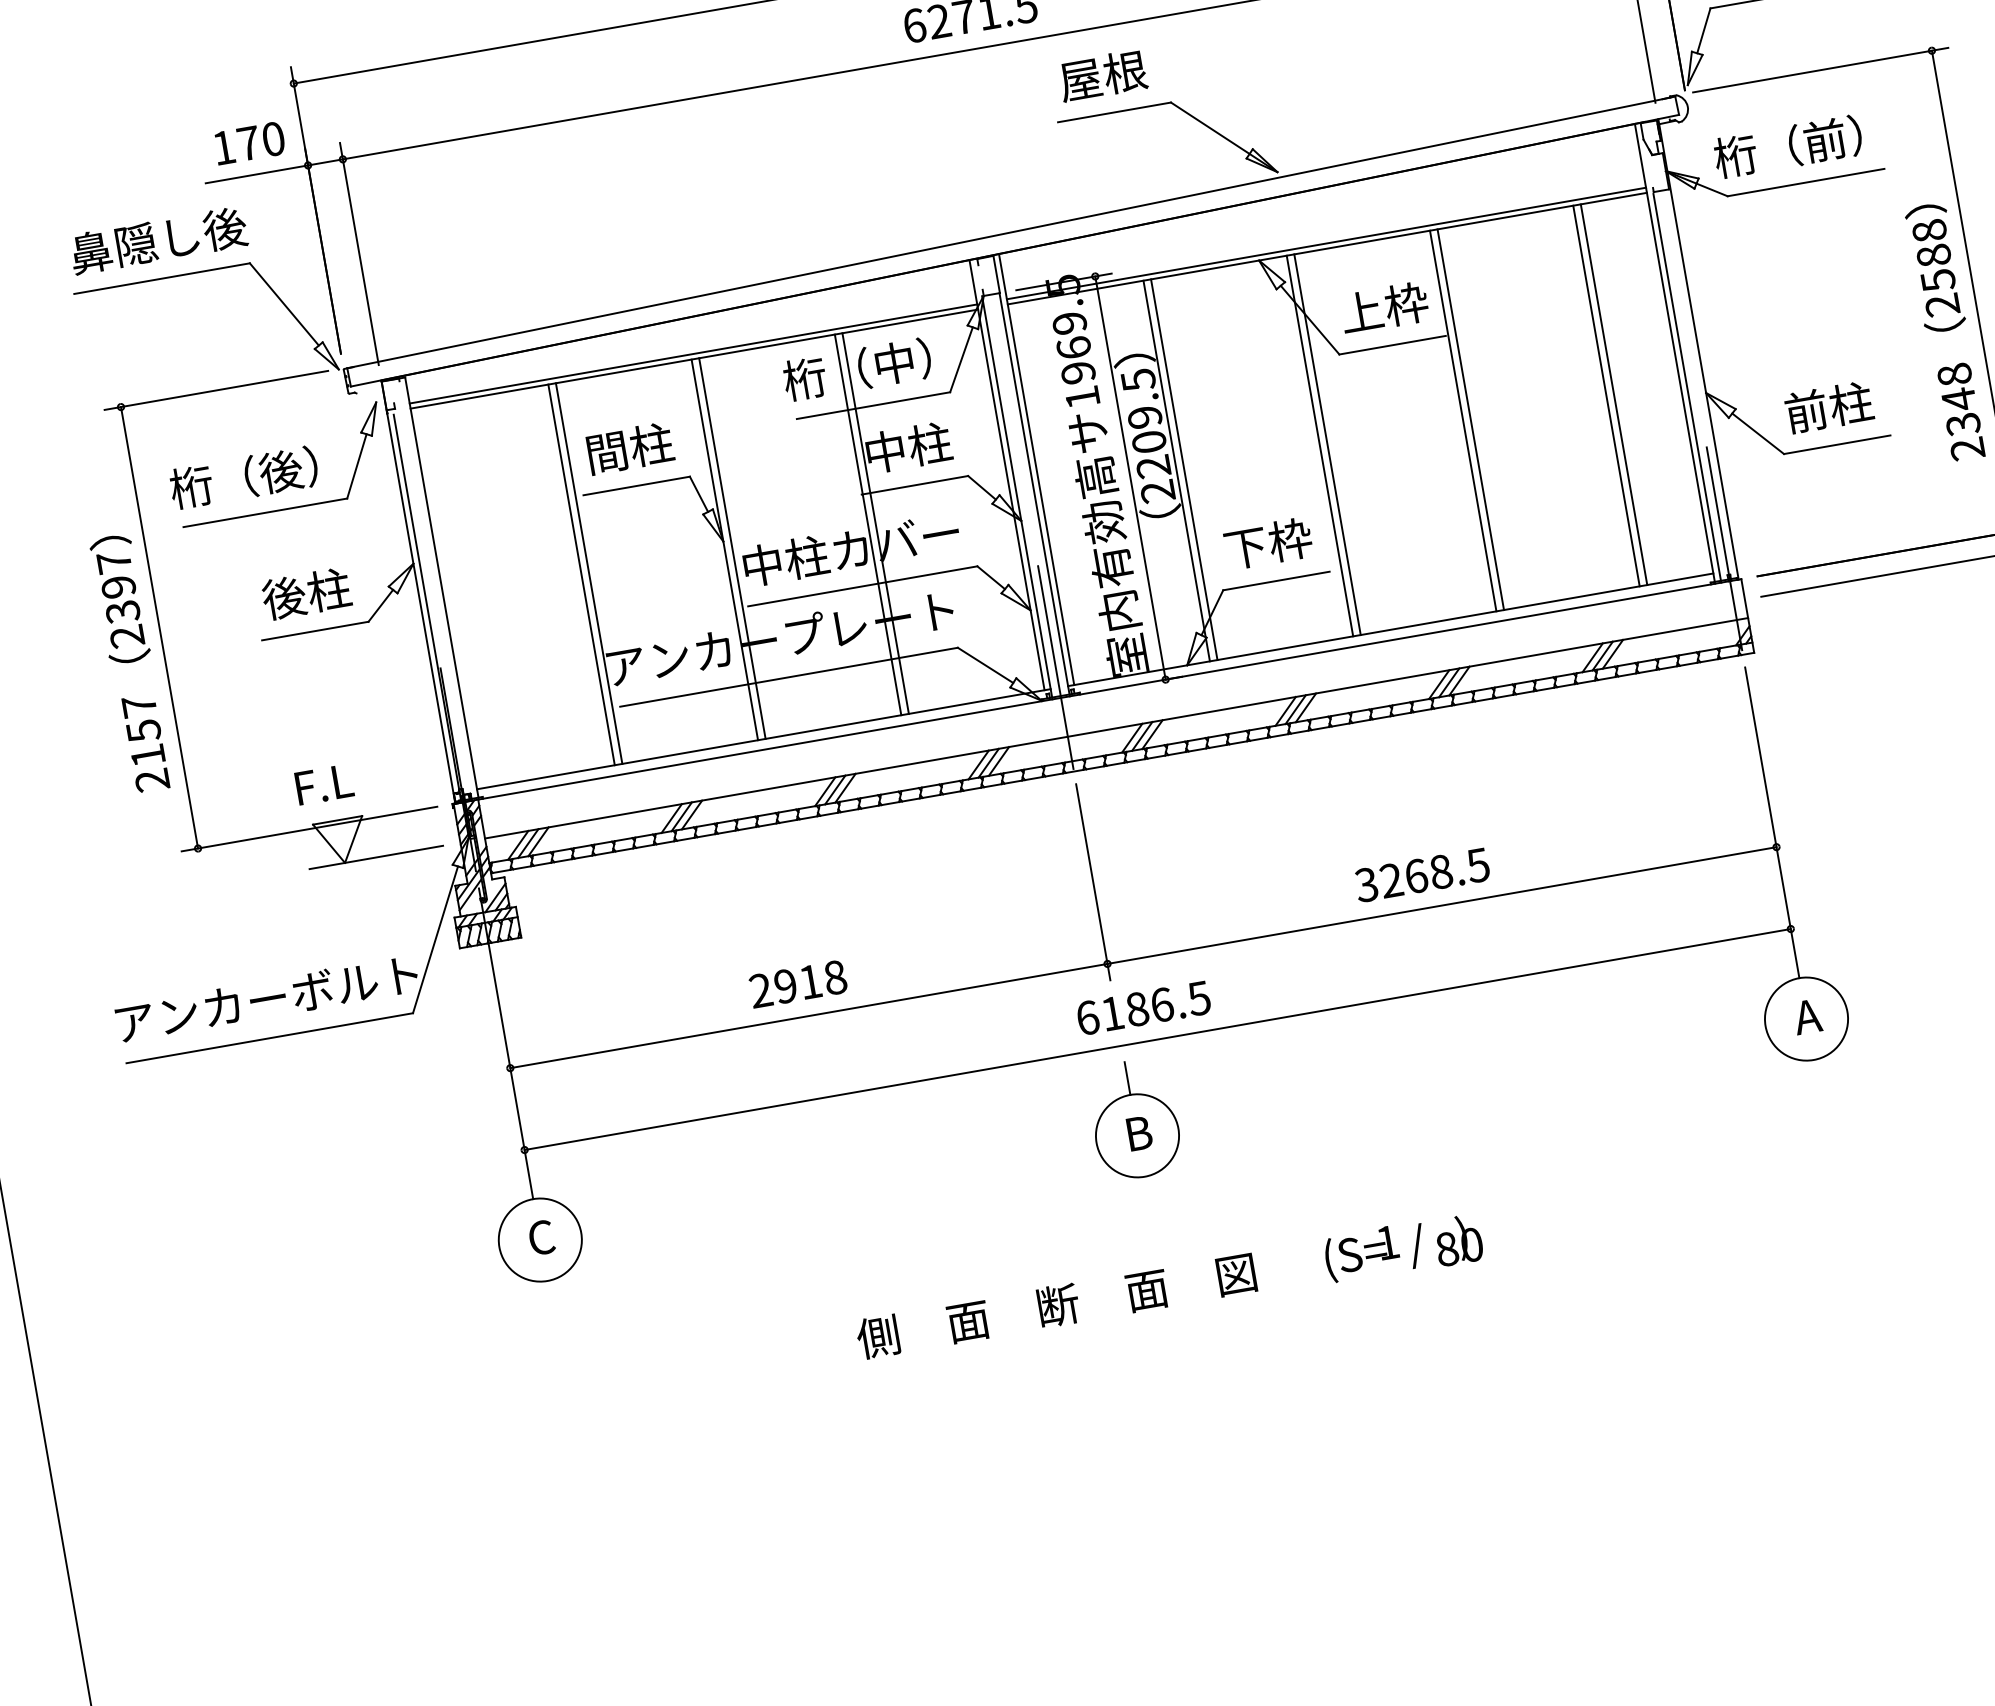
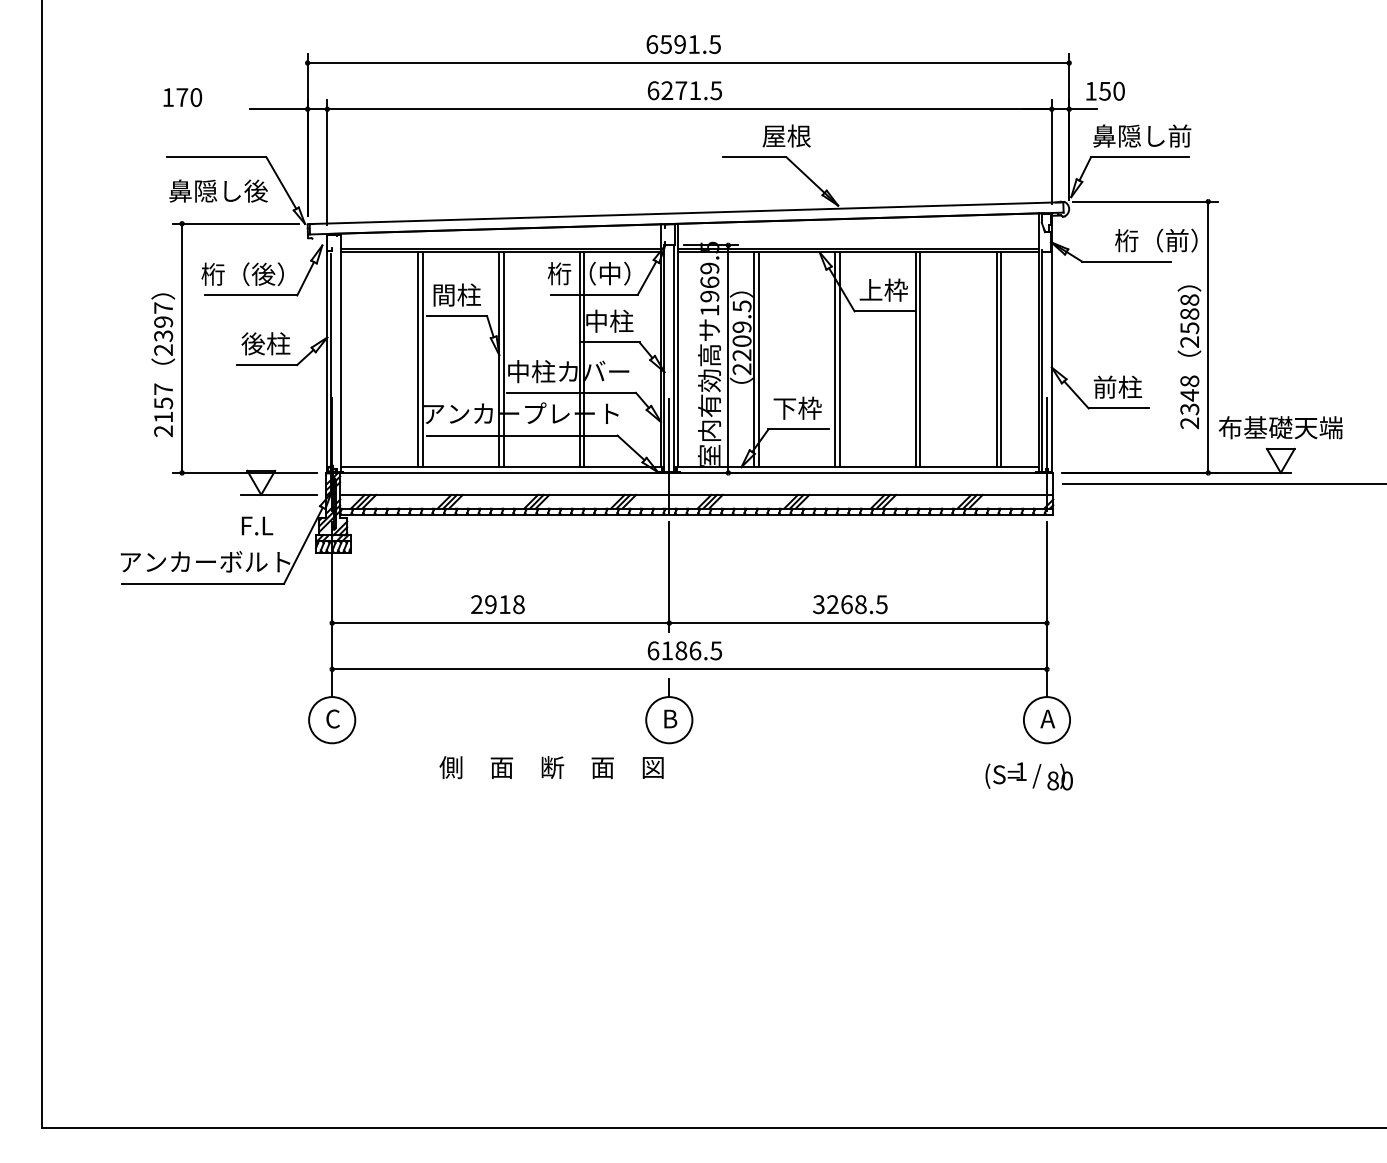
text: (1102, 74) -> (786, 135), moved
text: (249, 143) -> (182, 97), moved
text: (1788, 146) -> (1156, 240), moved
text: (158, 239) -> (218, 190), moved
text: (324, 783) -> (257, 525), moved
text: (1402, 1249) -> (1028, 776), moved
text: (1056, 1305) -> (551, 767), moved

